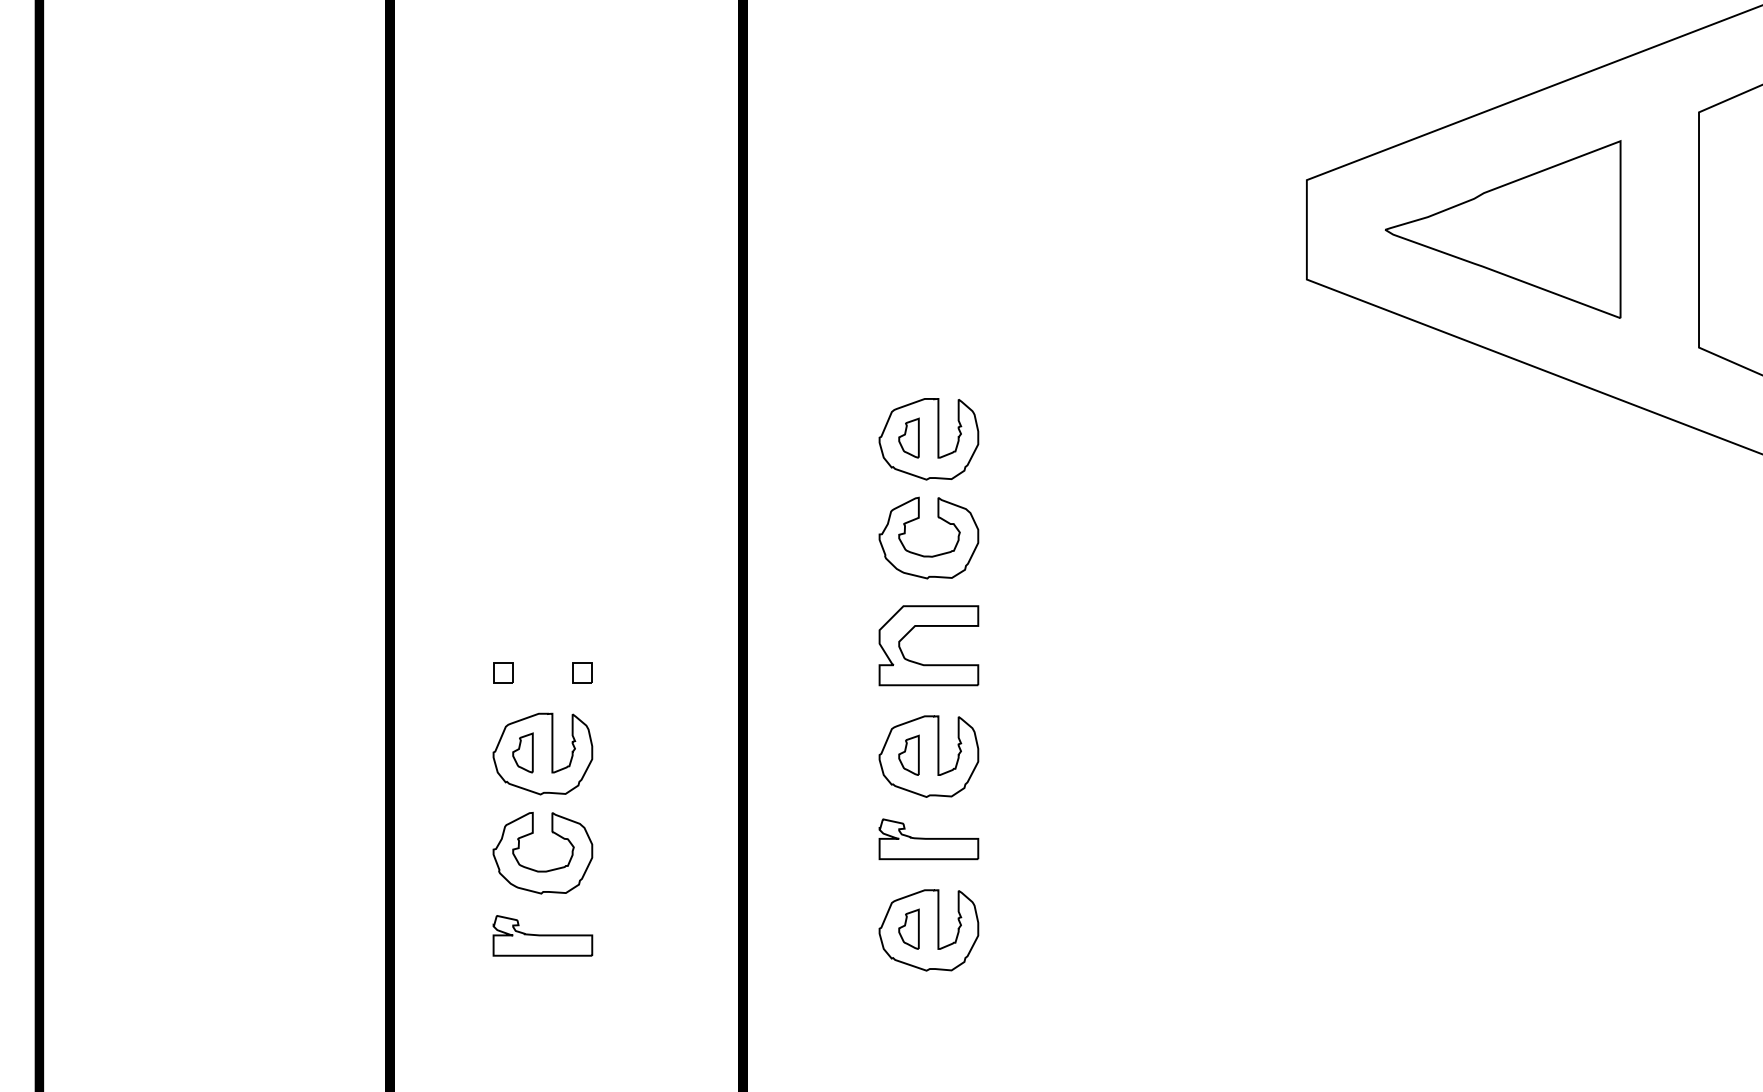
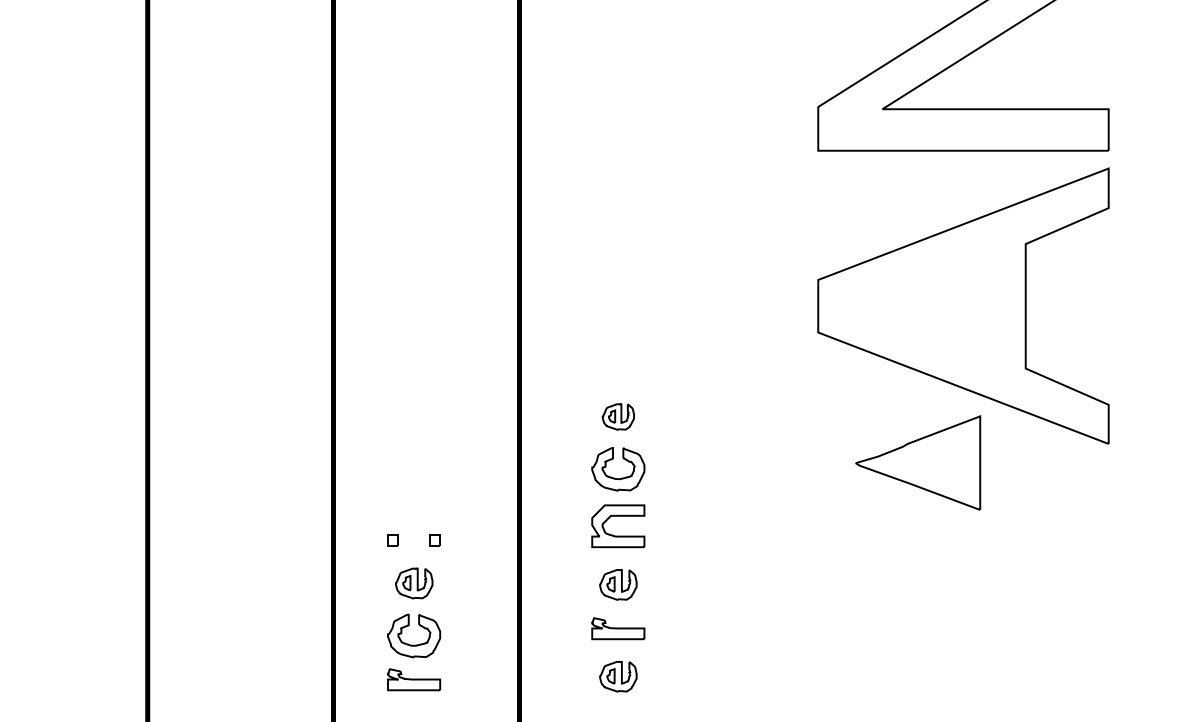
part: (1503, 228) -> (918, 462), moved
part: (929, 438) -> (618, 416), size x0.6
part: (543, 753) -> (414, 583), size x0.7
part: (929, 755) -> (618, 584), size x0.7
part: (929, 929) -> (618, 676), size x0.7

